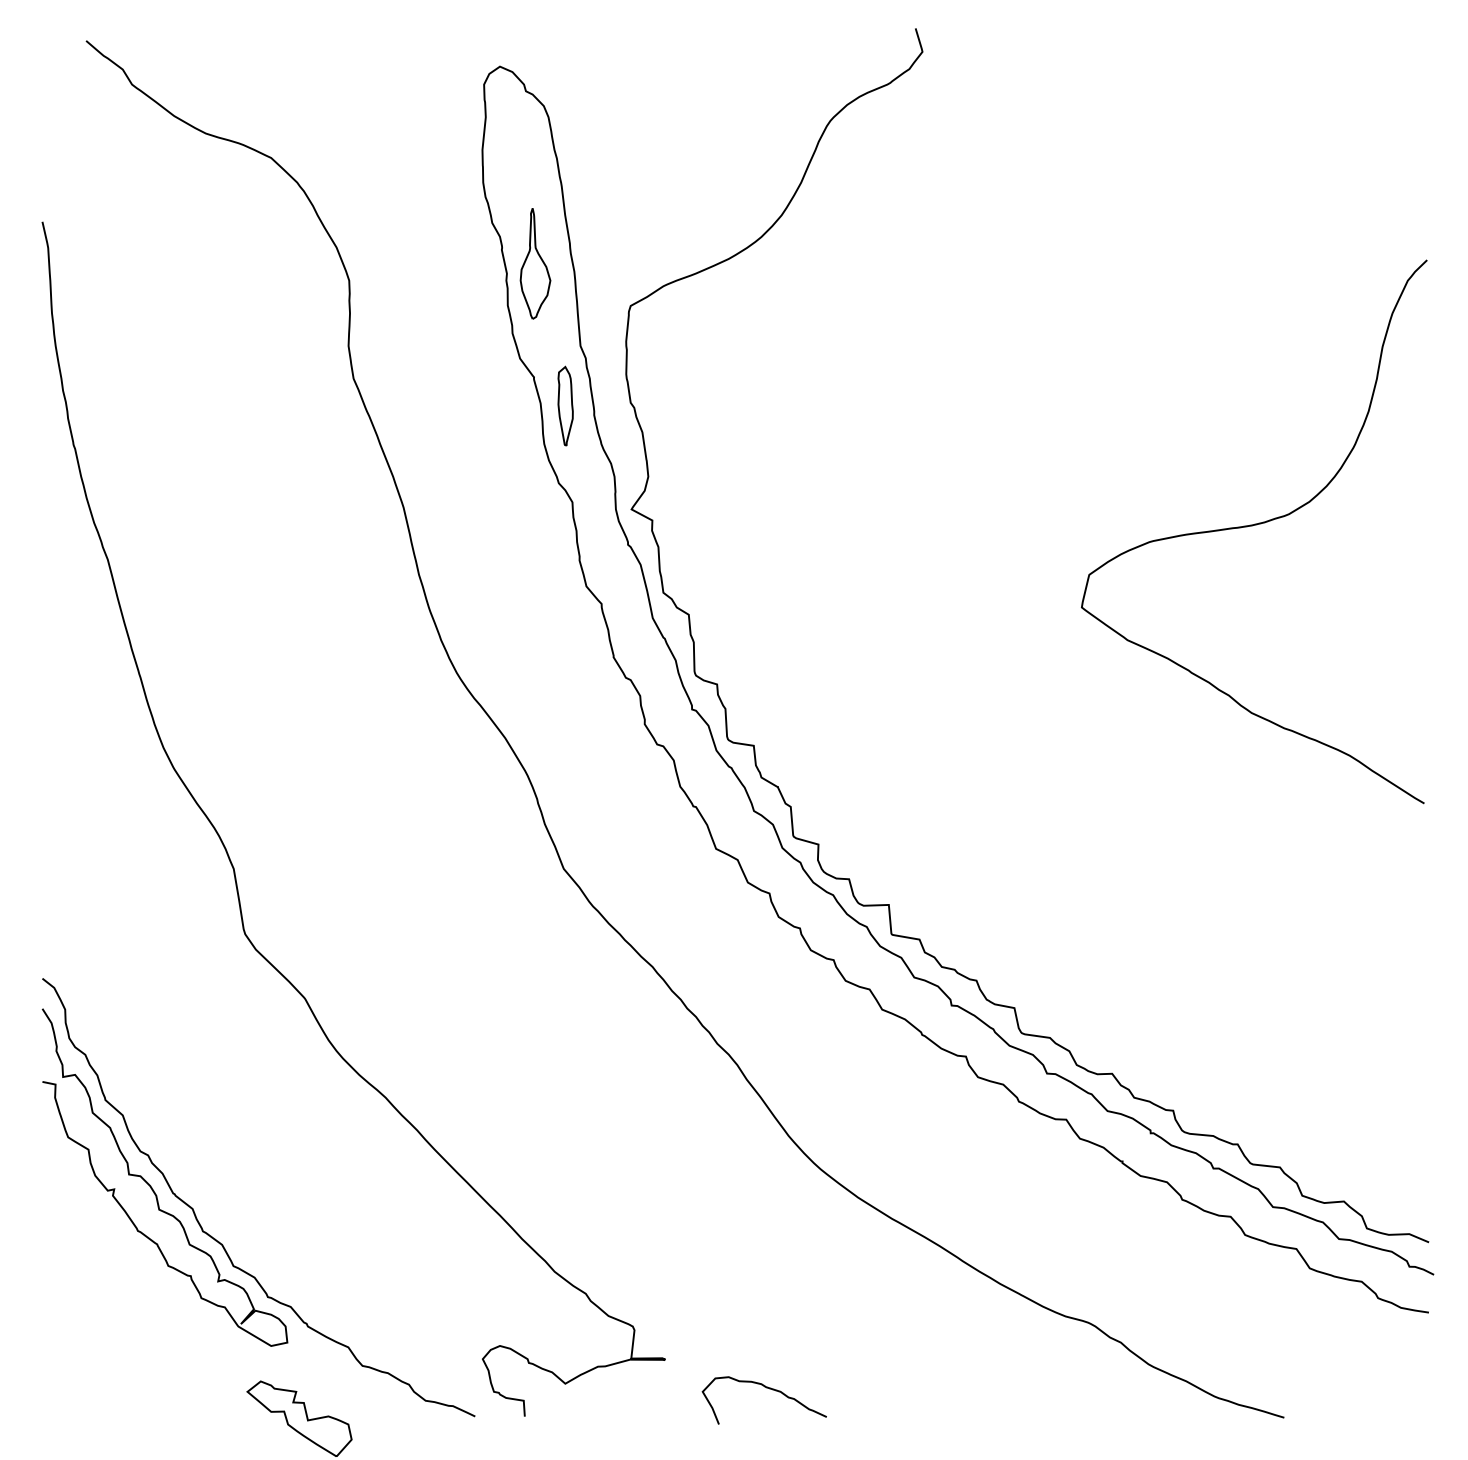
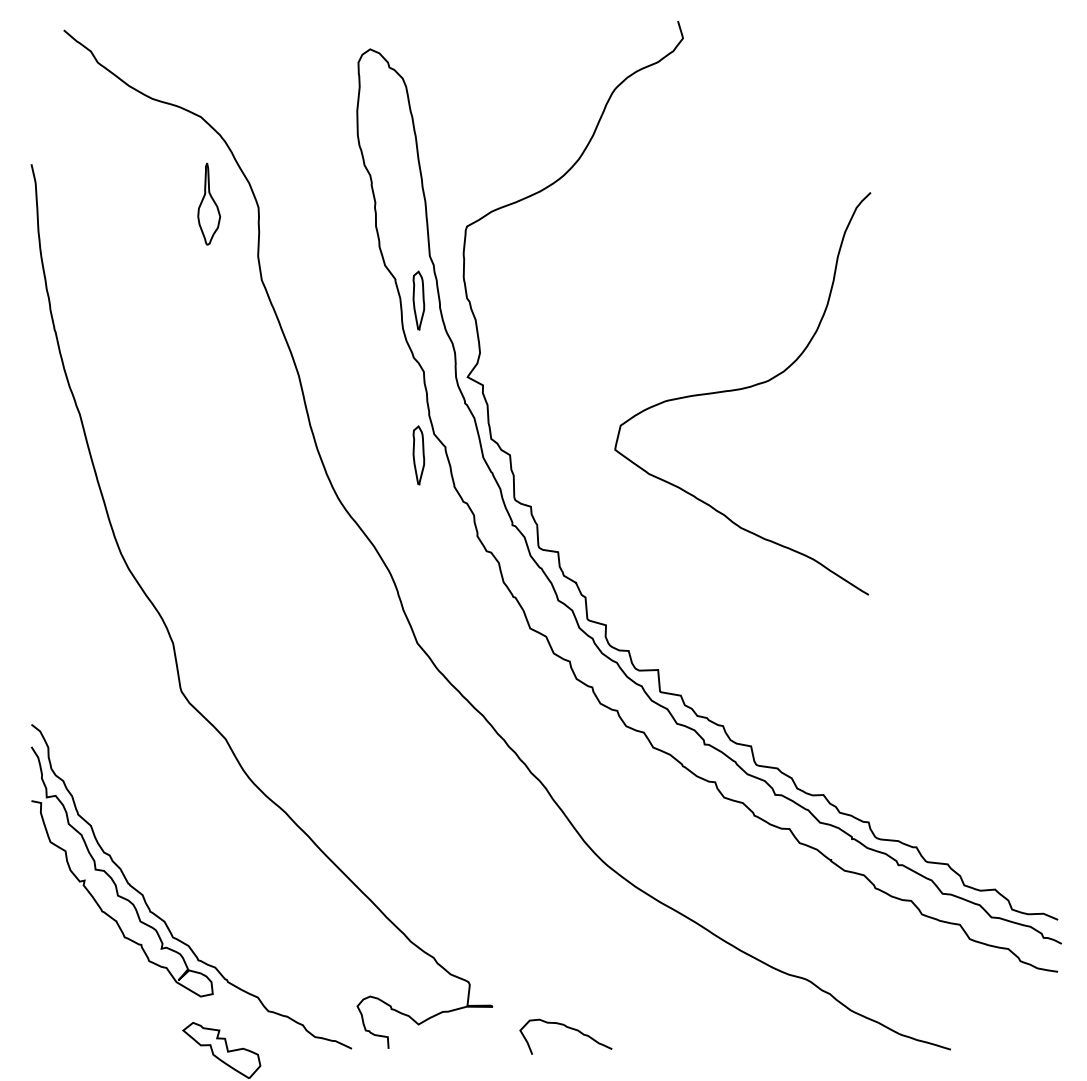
part: (535, 263) -> (209, 203), moved
curve: (1252, 526) -> (741, 389), moved
part: (565, 614) -> (418, 454), added

